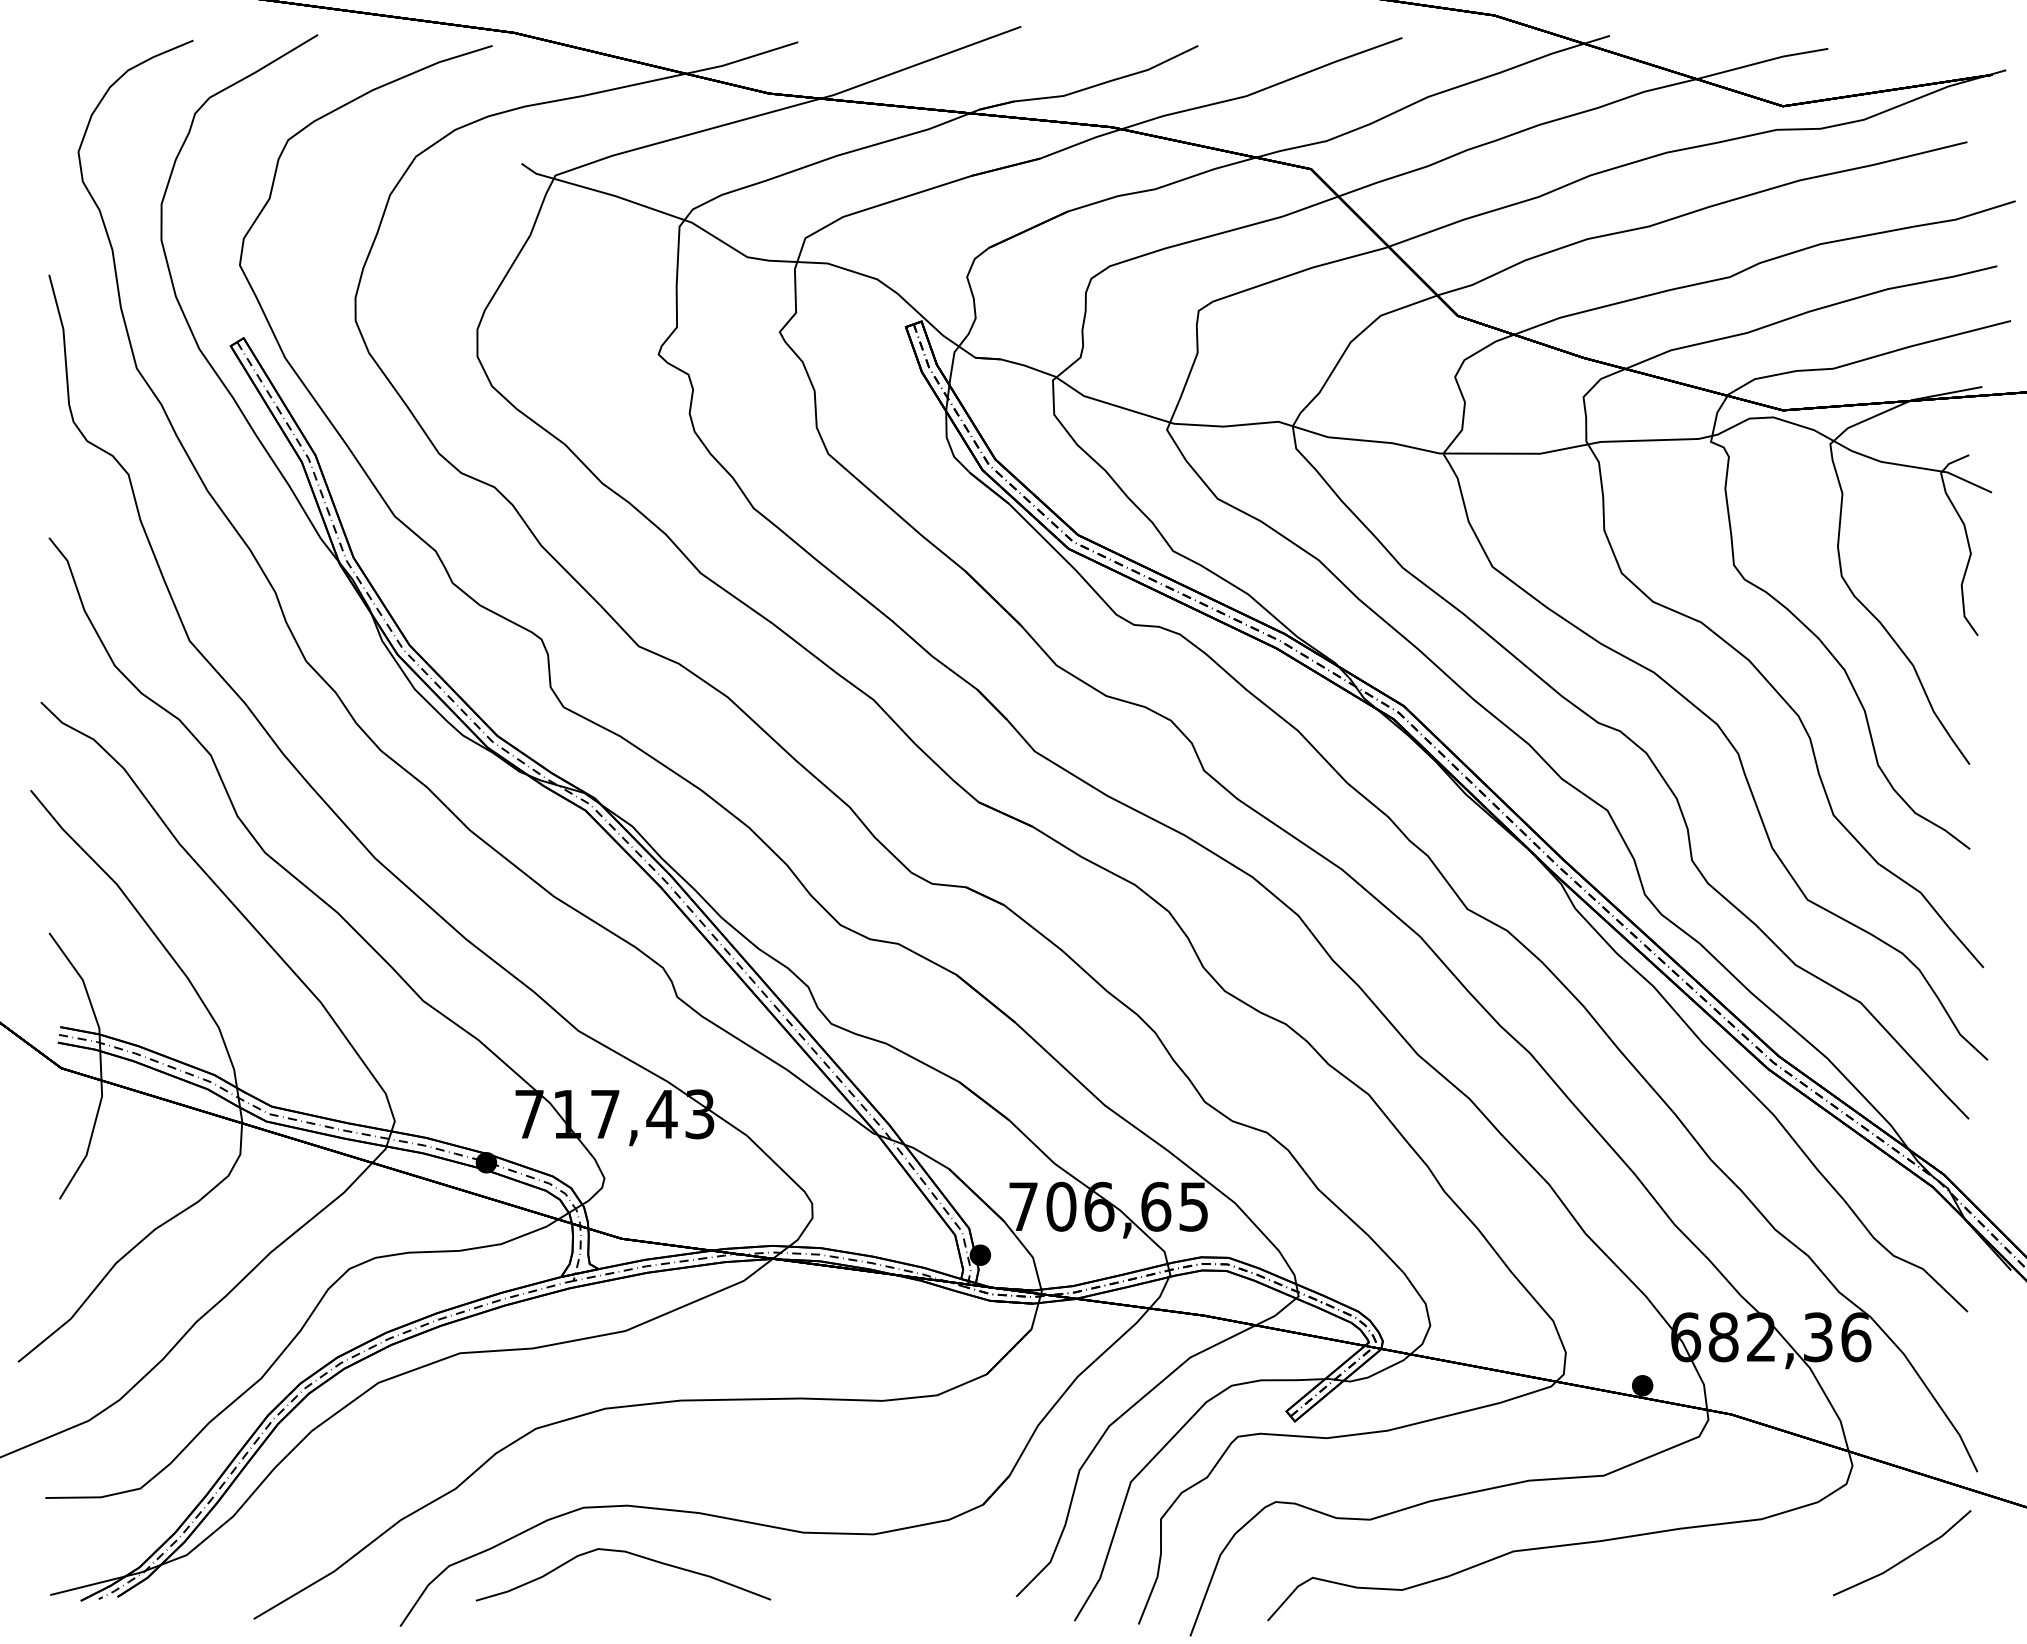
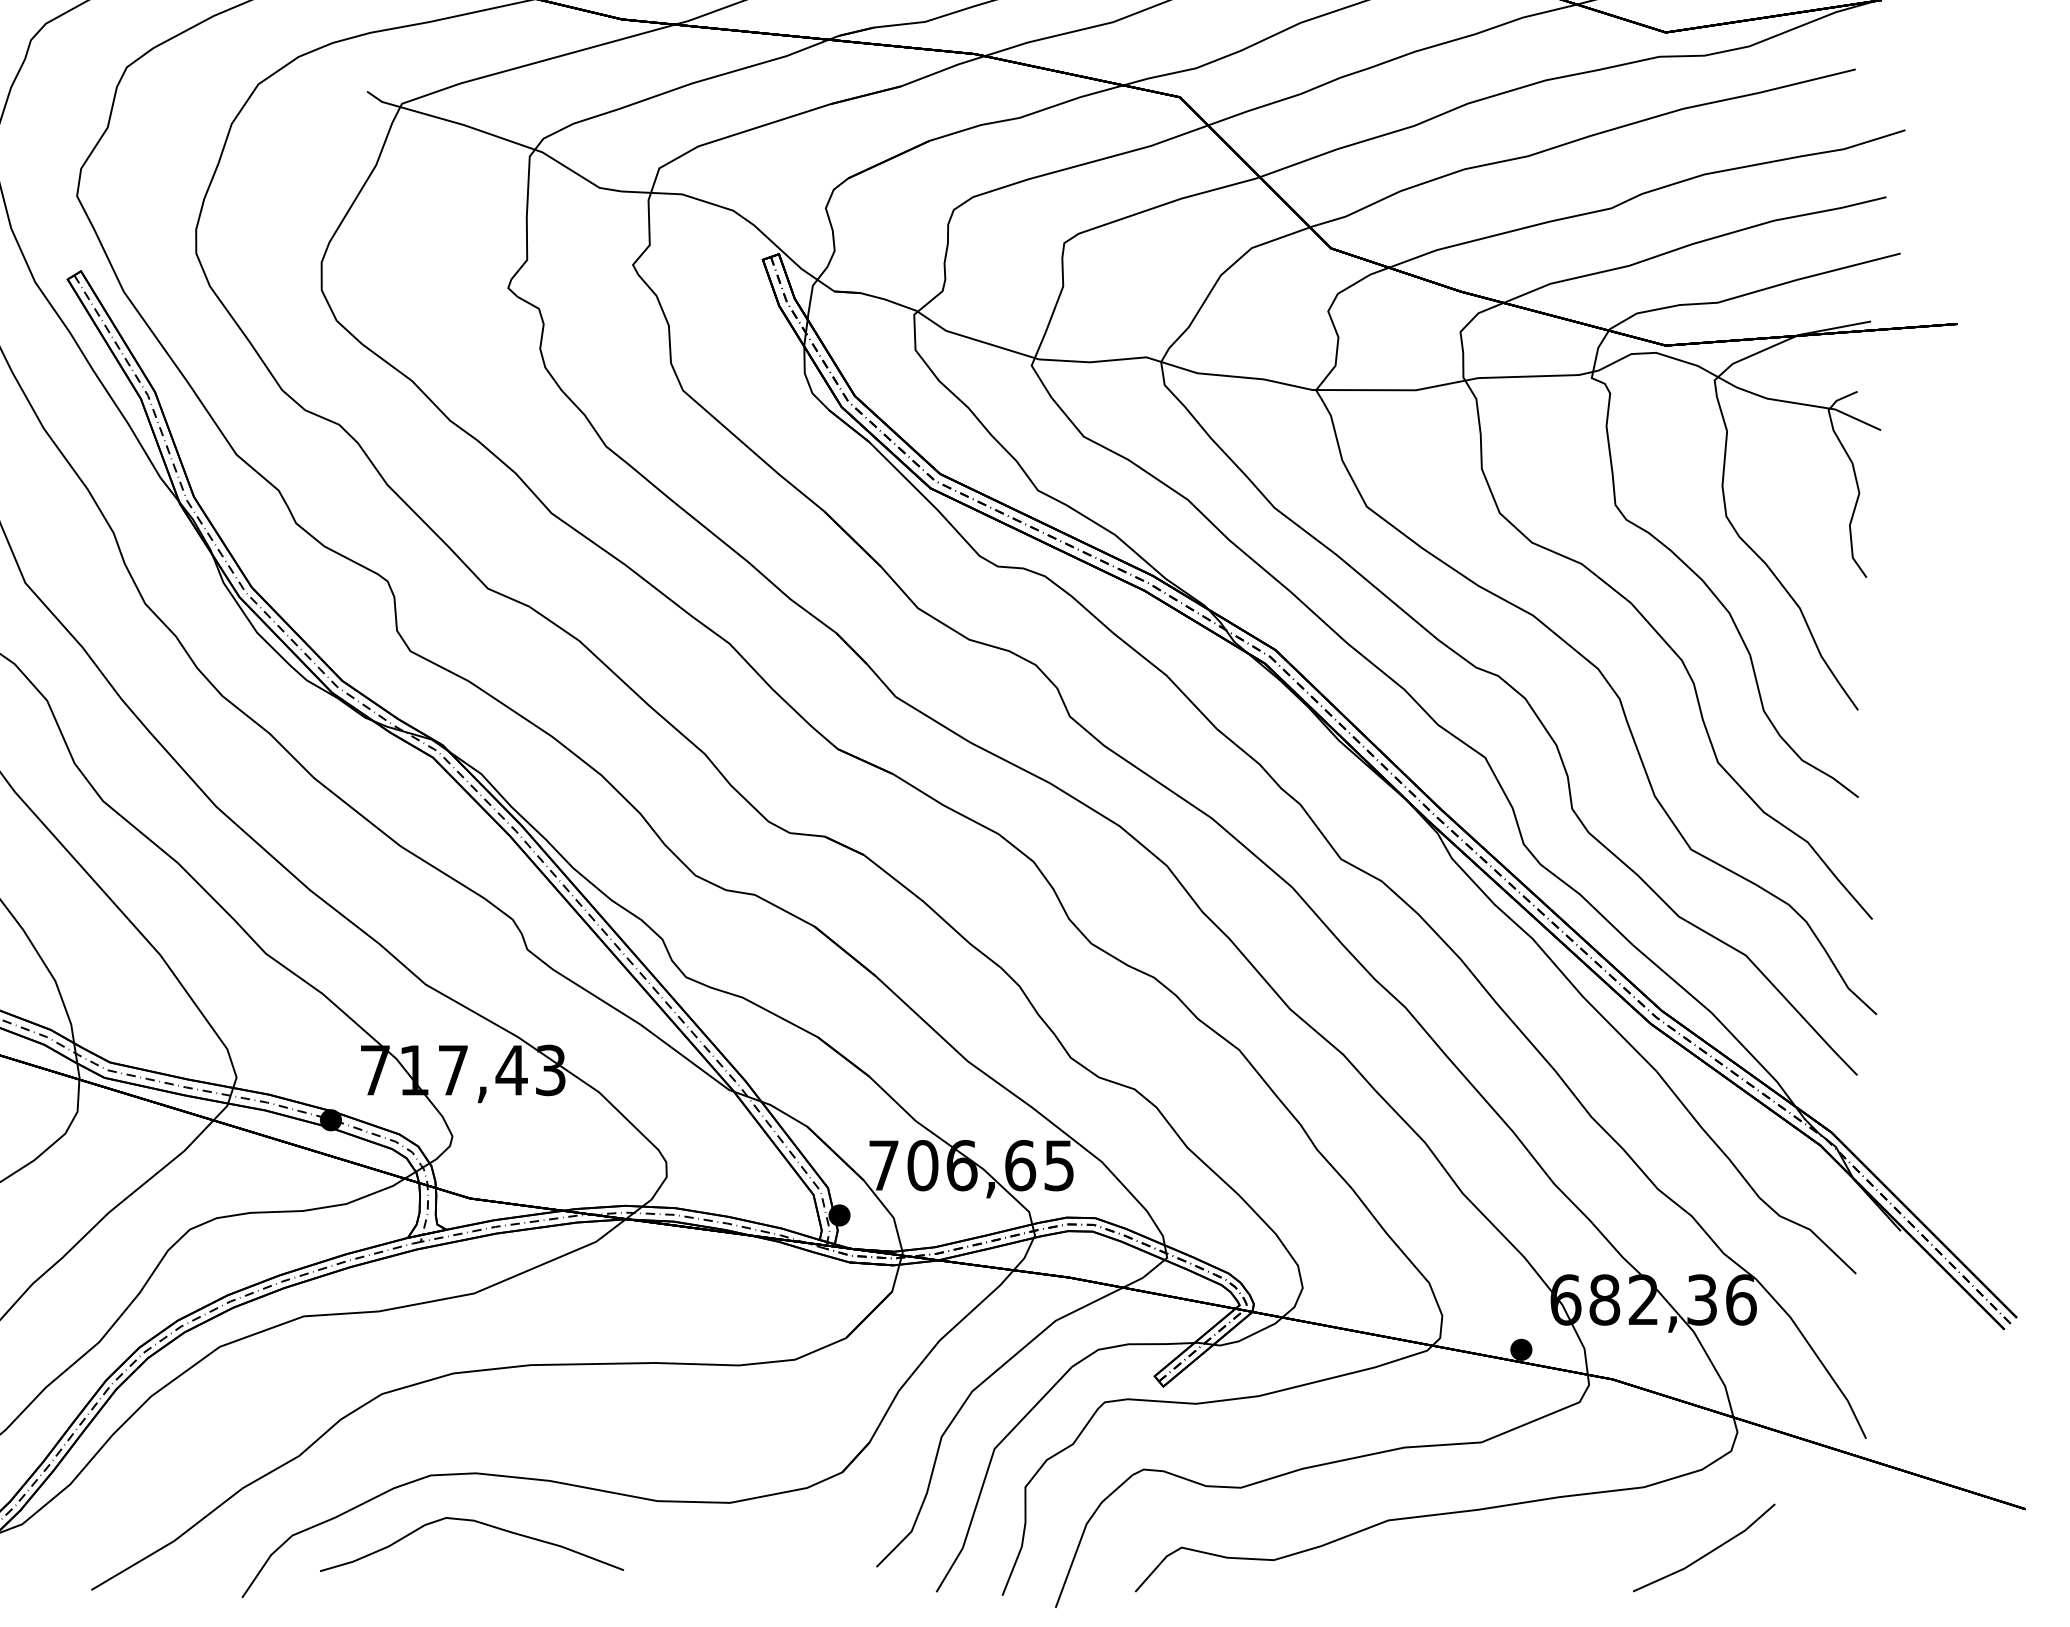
line: (1904, 1558) -> (1706, 1553), moved

